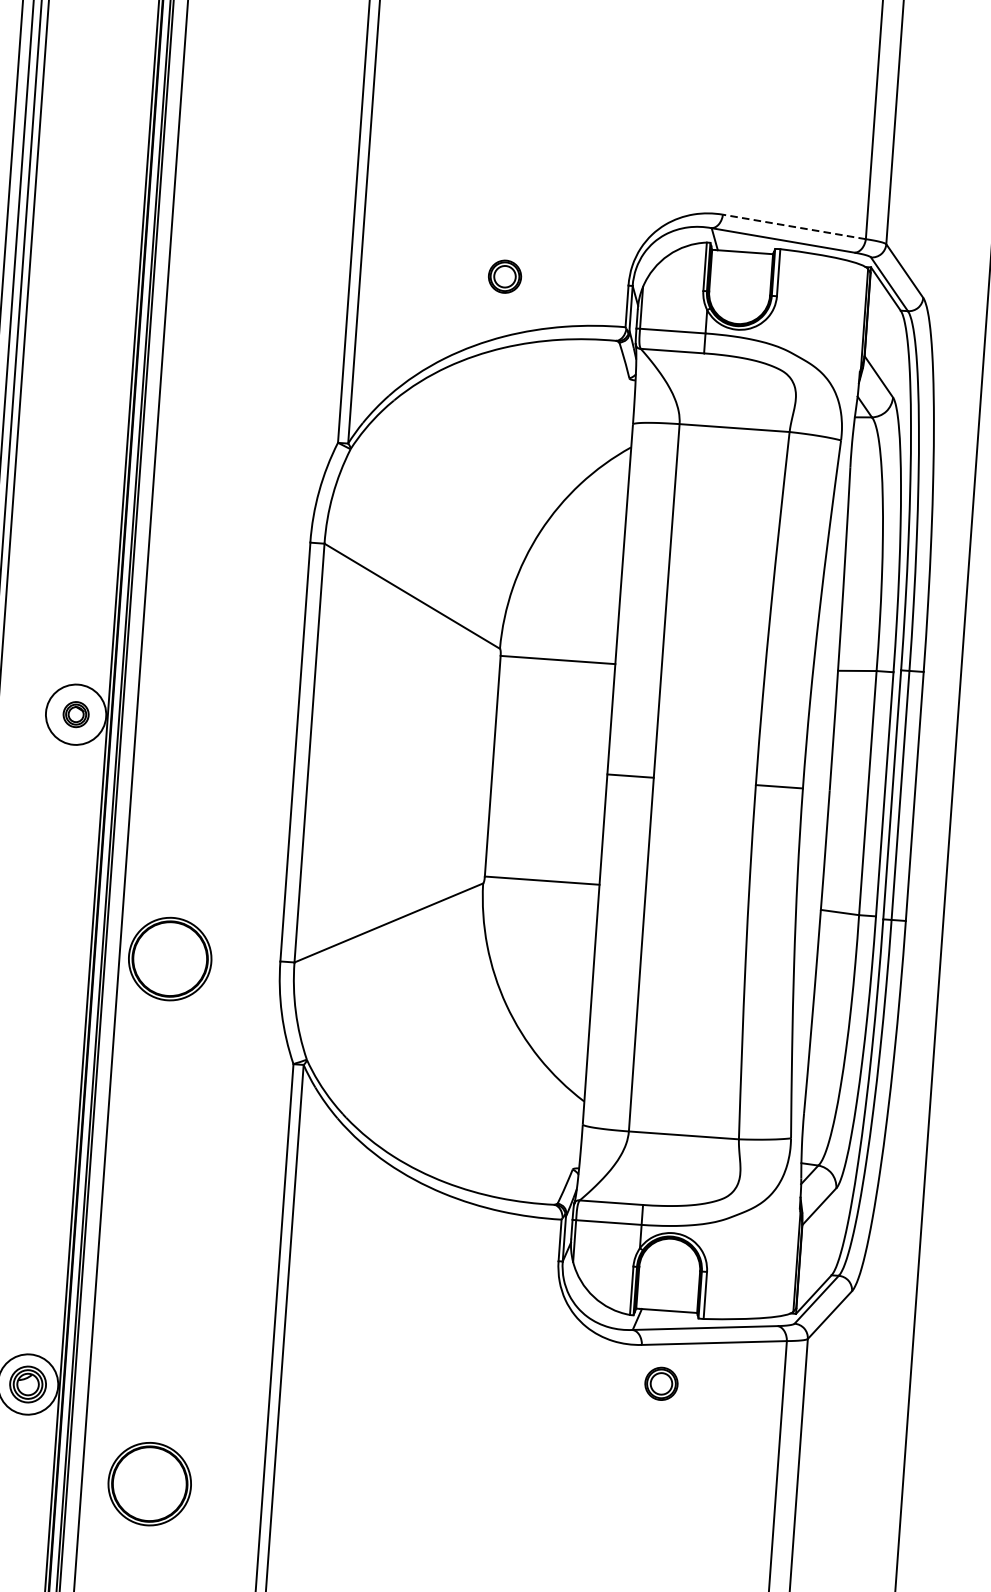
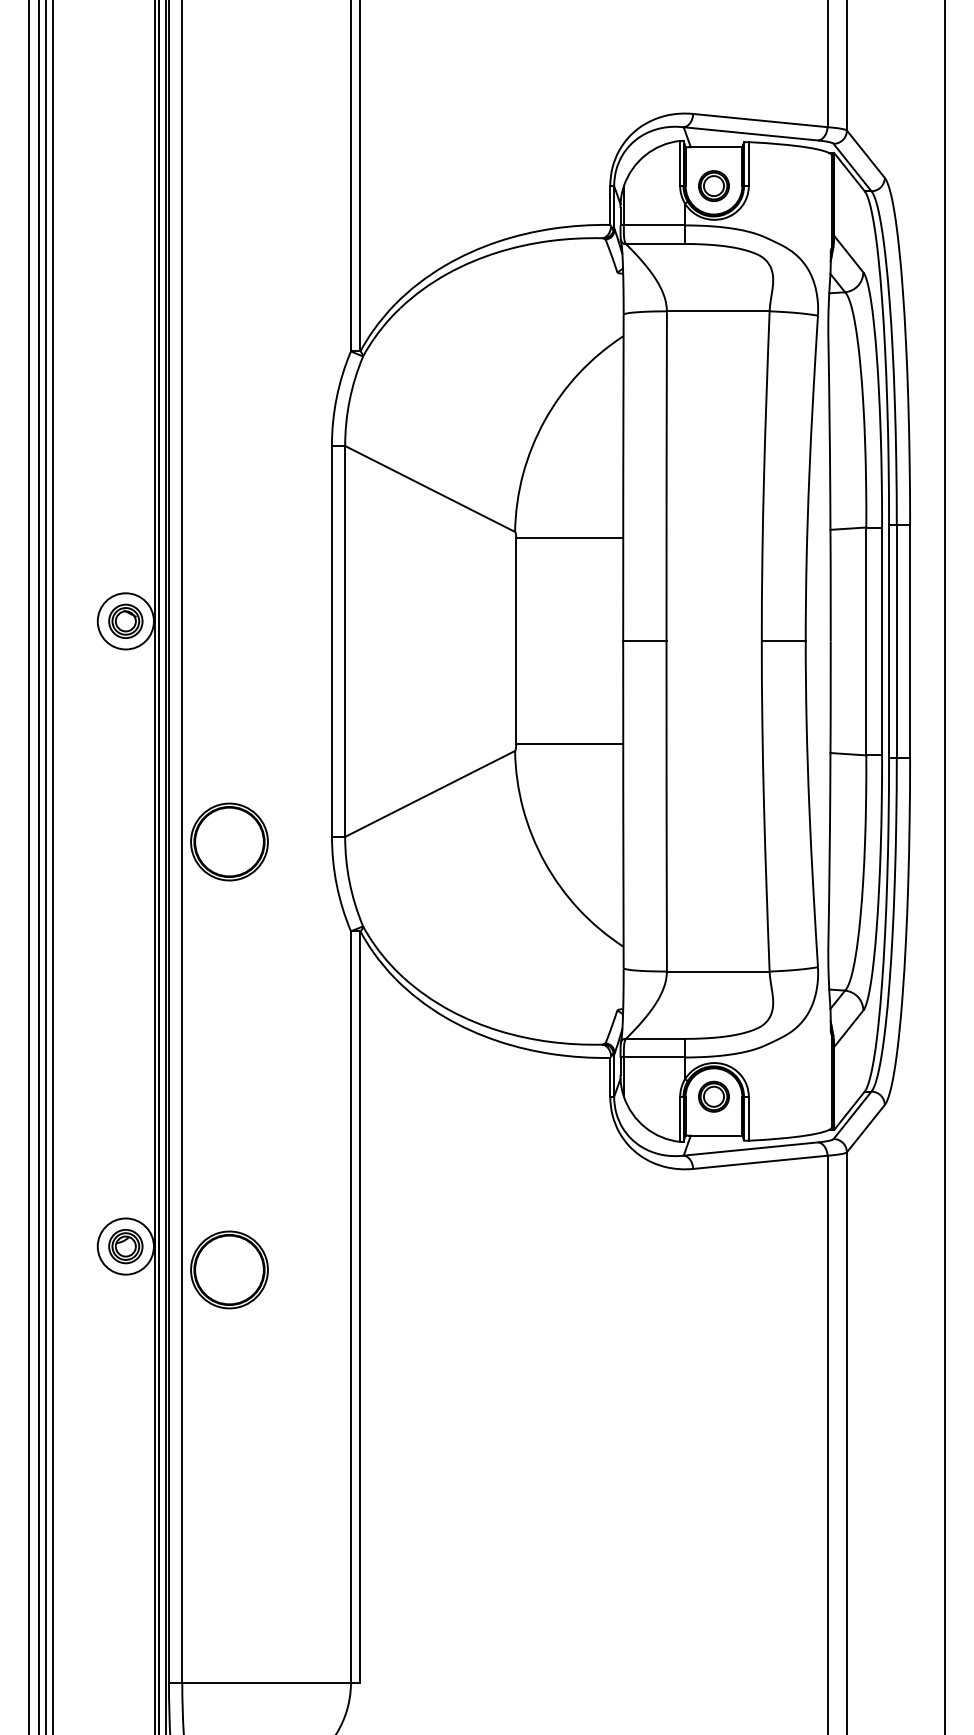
line: (794, 226) -> (760, 120), dashed -> solid
part: (504, 276) -> (713, 185), moved
part: (75, 713) -> (125, 620), size x1.43
part: (660, 1383) -> (713, 1096), moved
part: (149, 1483) -> (229, 1269), moved

